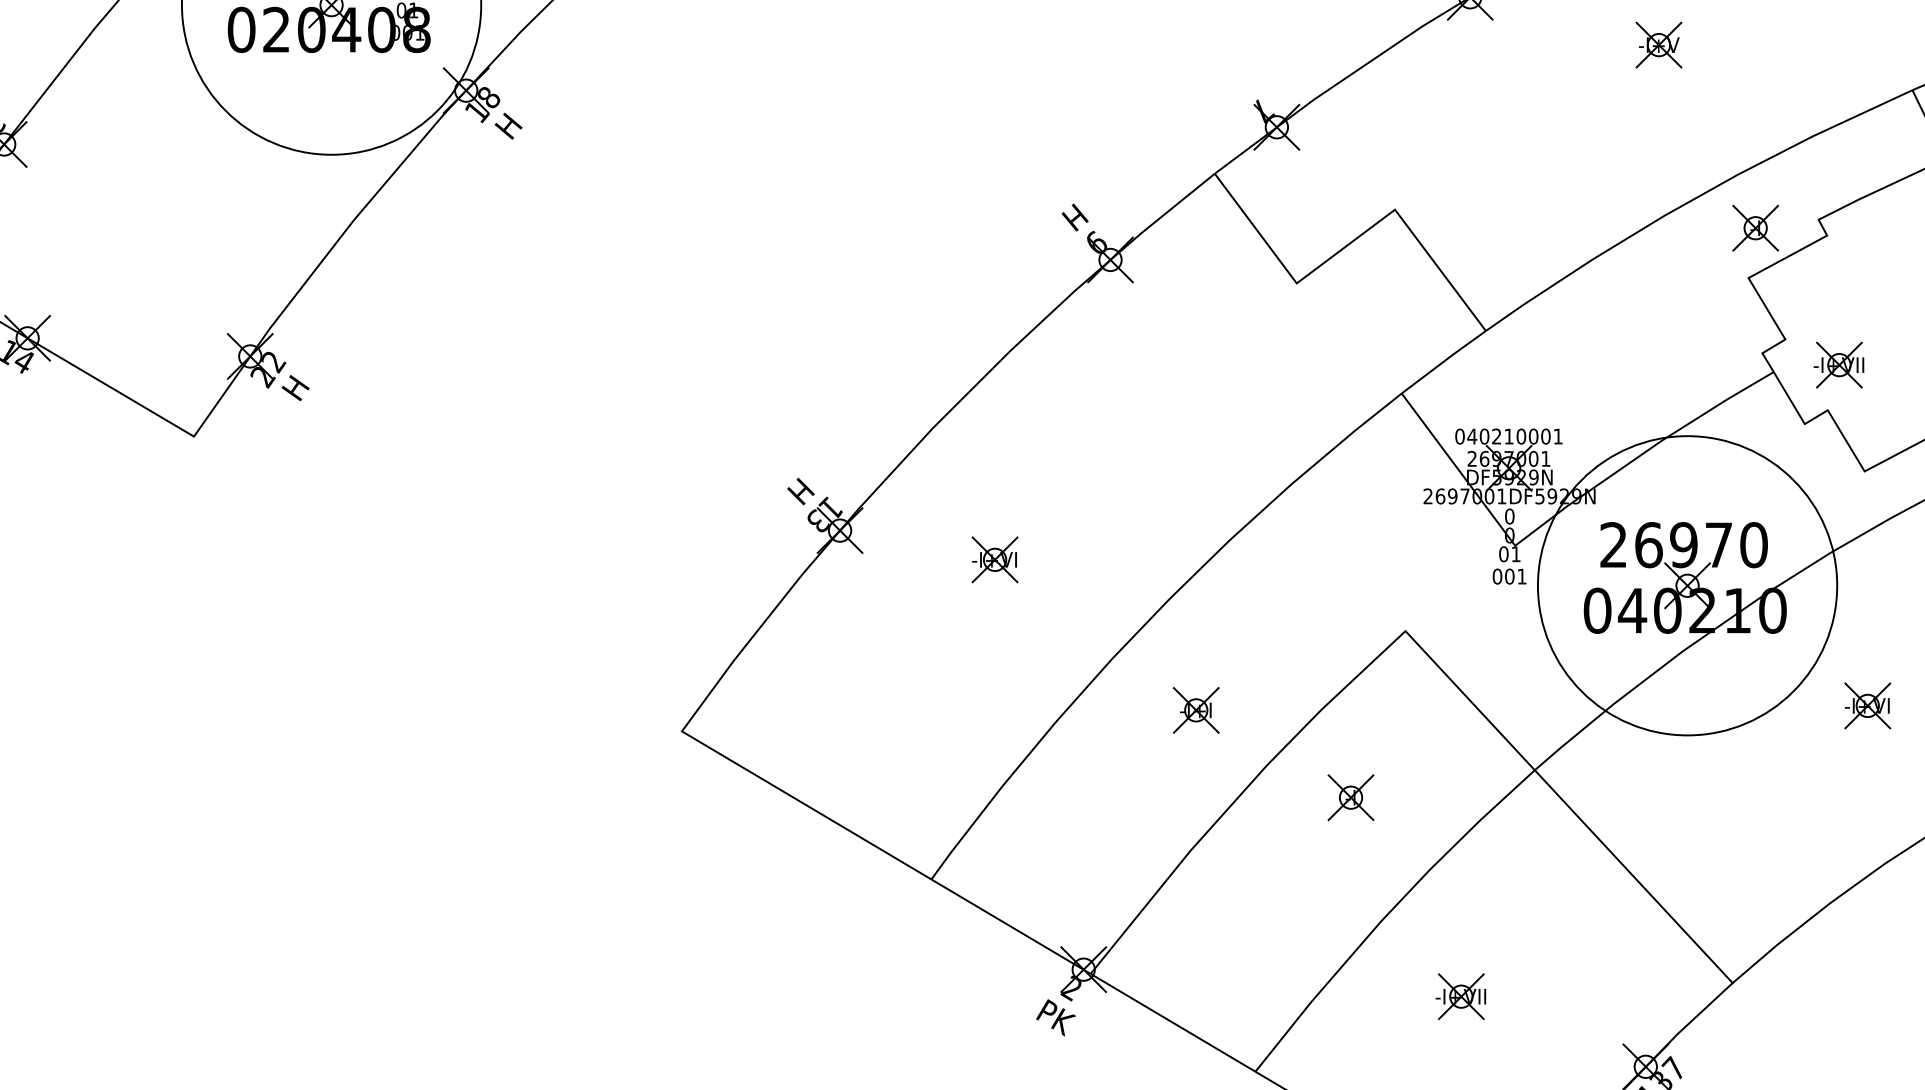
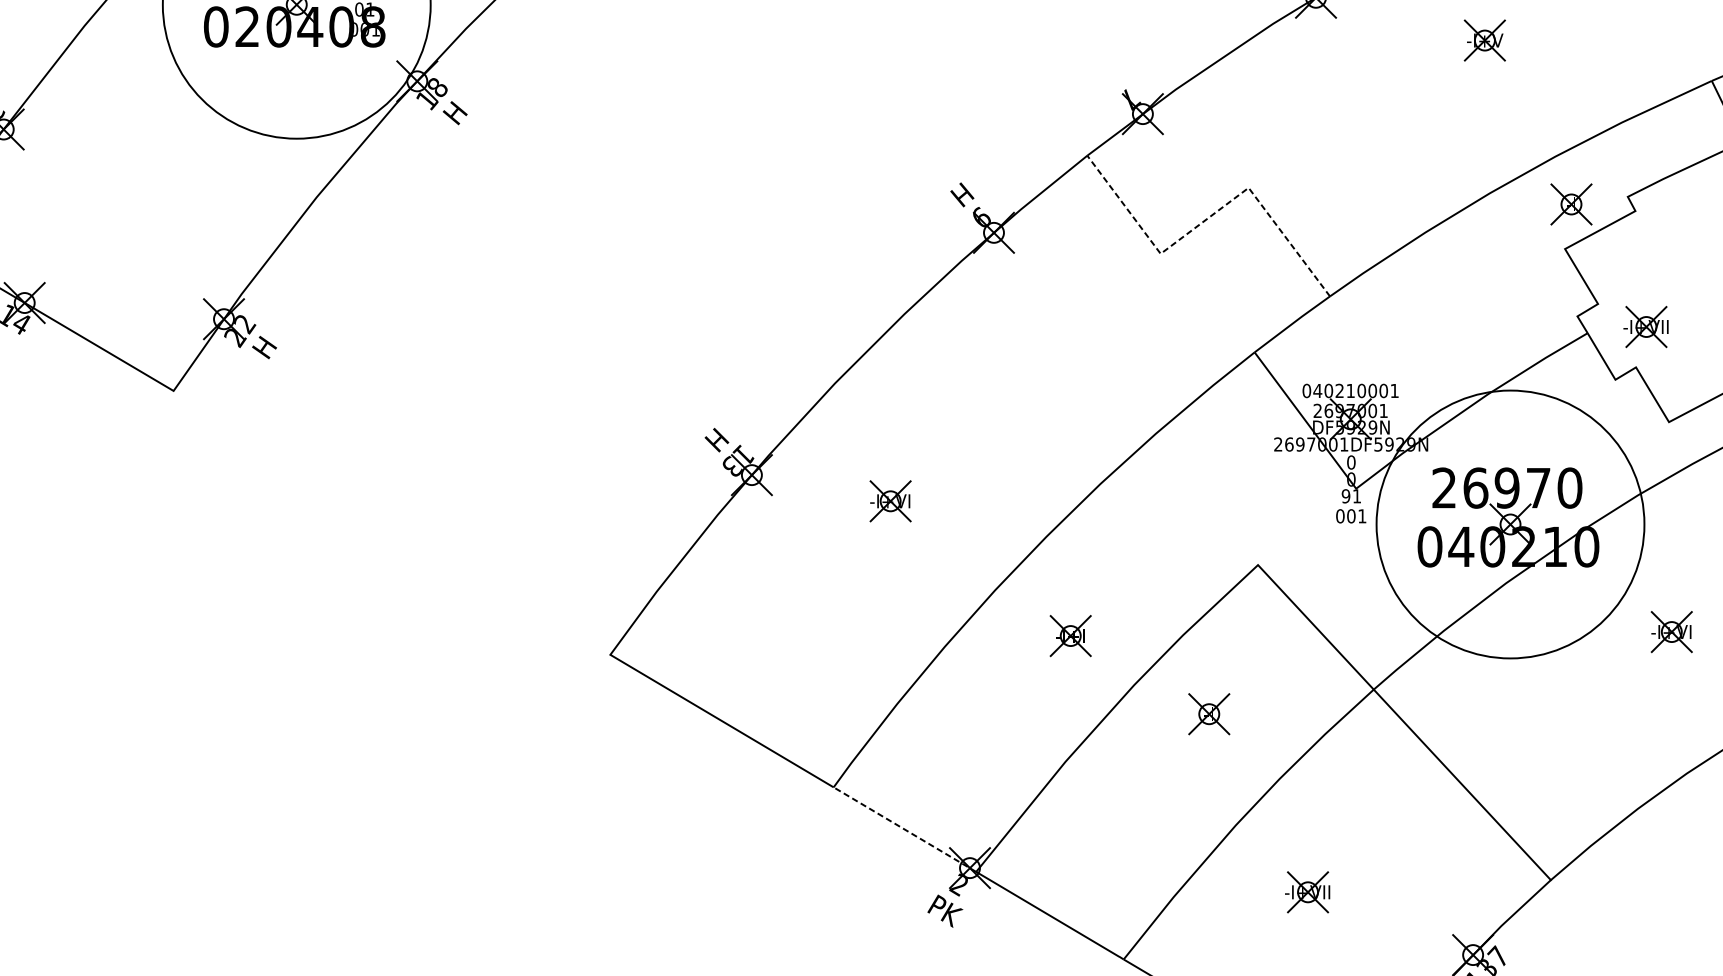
line: (1351, 242) -> (1209, 217), solid -> dashed
text: (1503, 554) -> (1345, 496), 01 -> 91
line: (1011, 926) -> (905, 829), solid -> dashed

